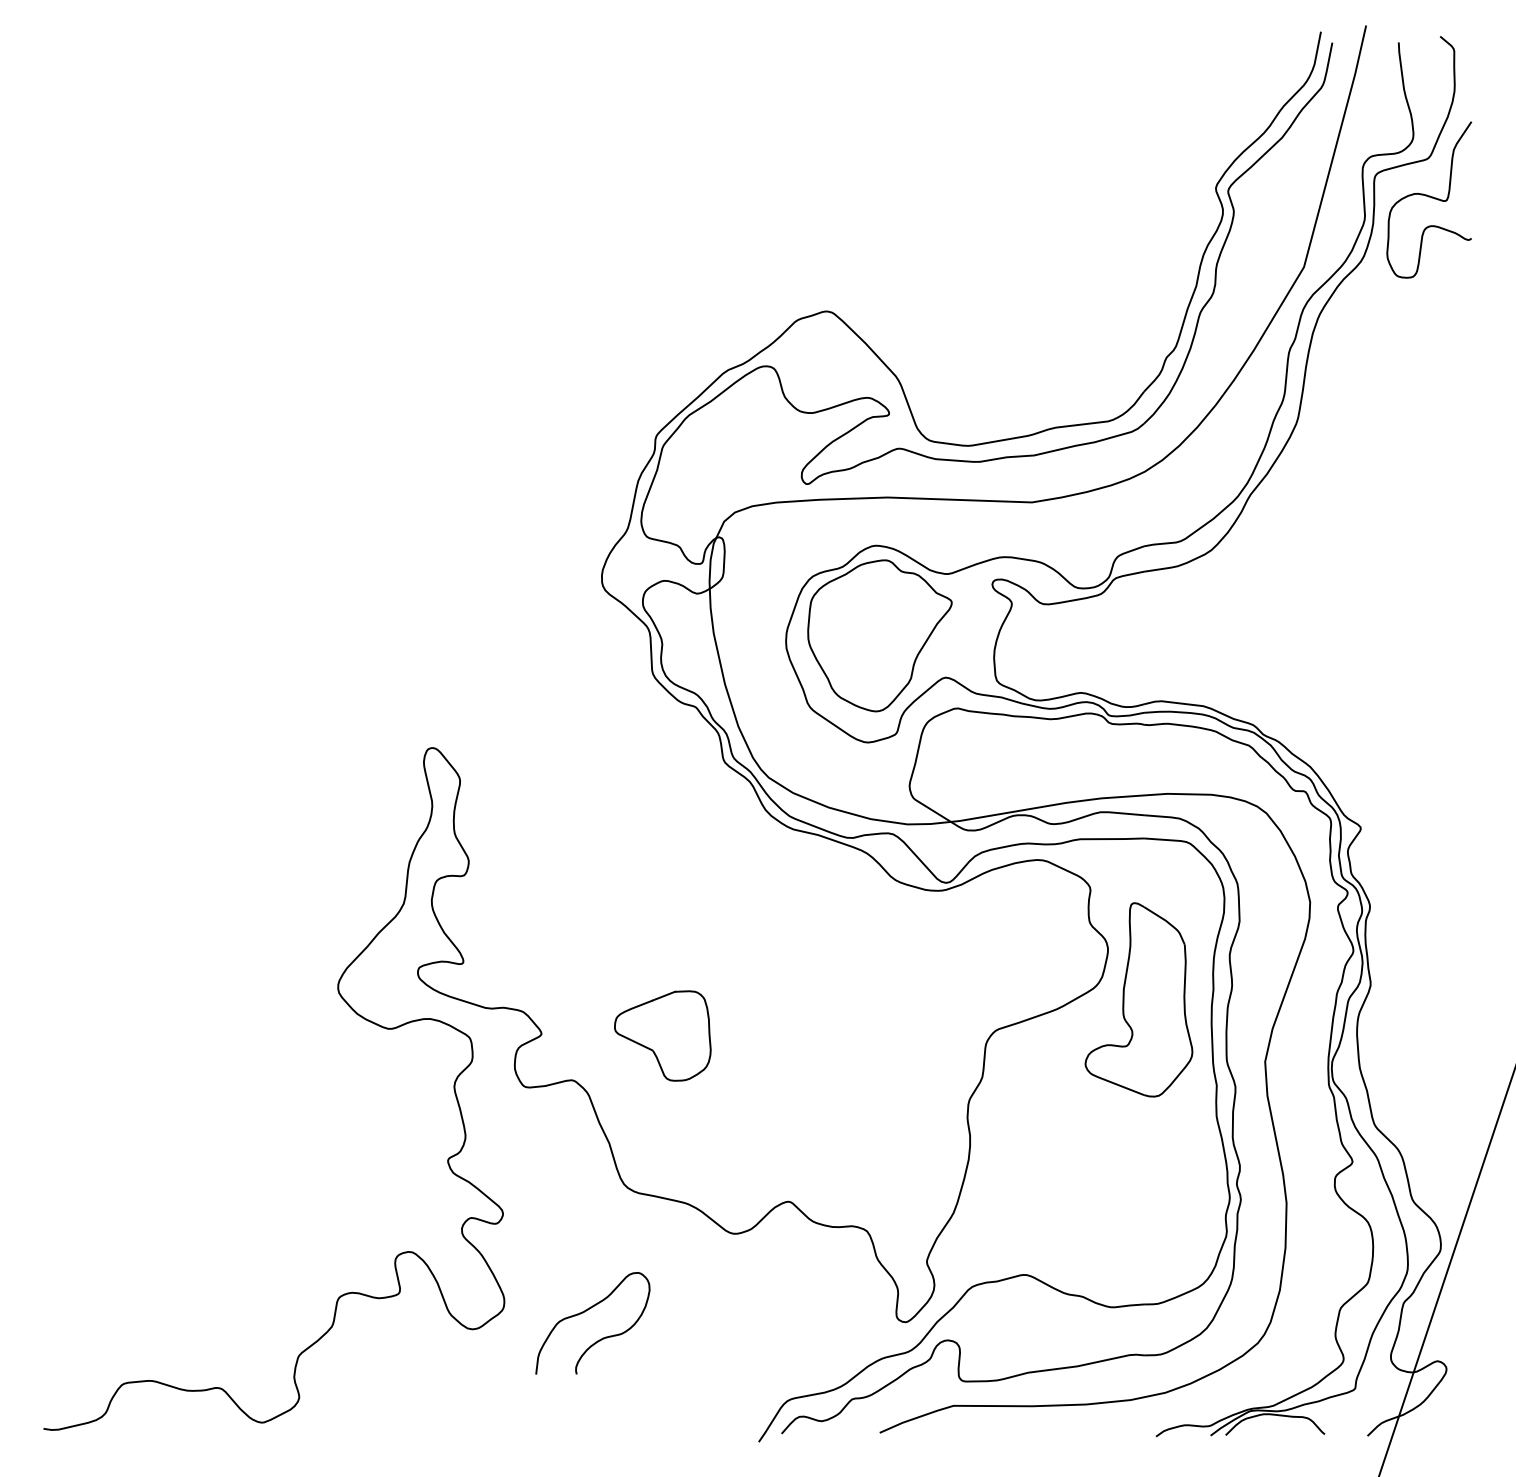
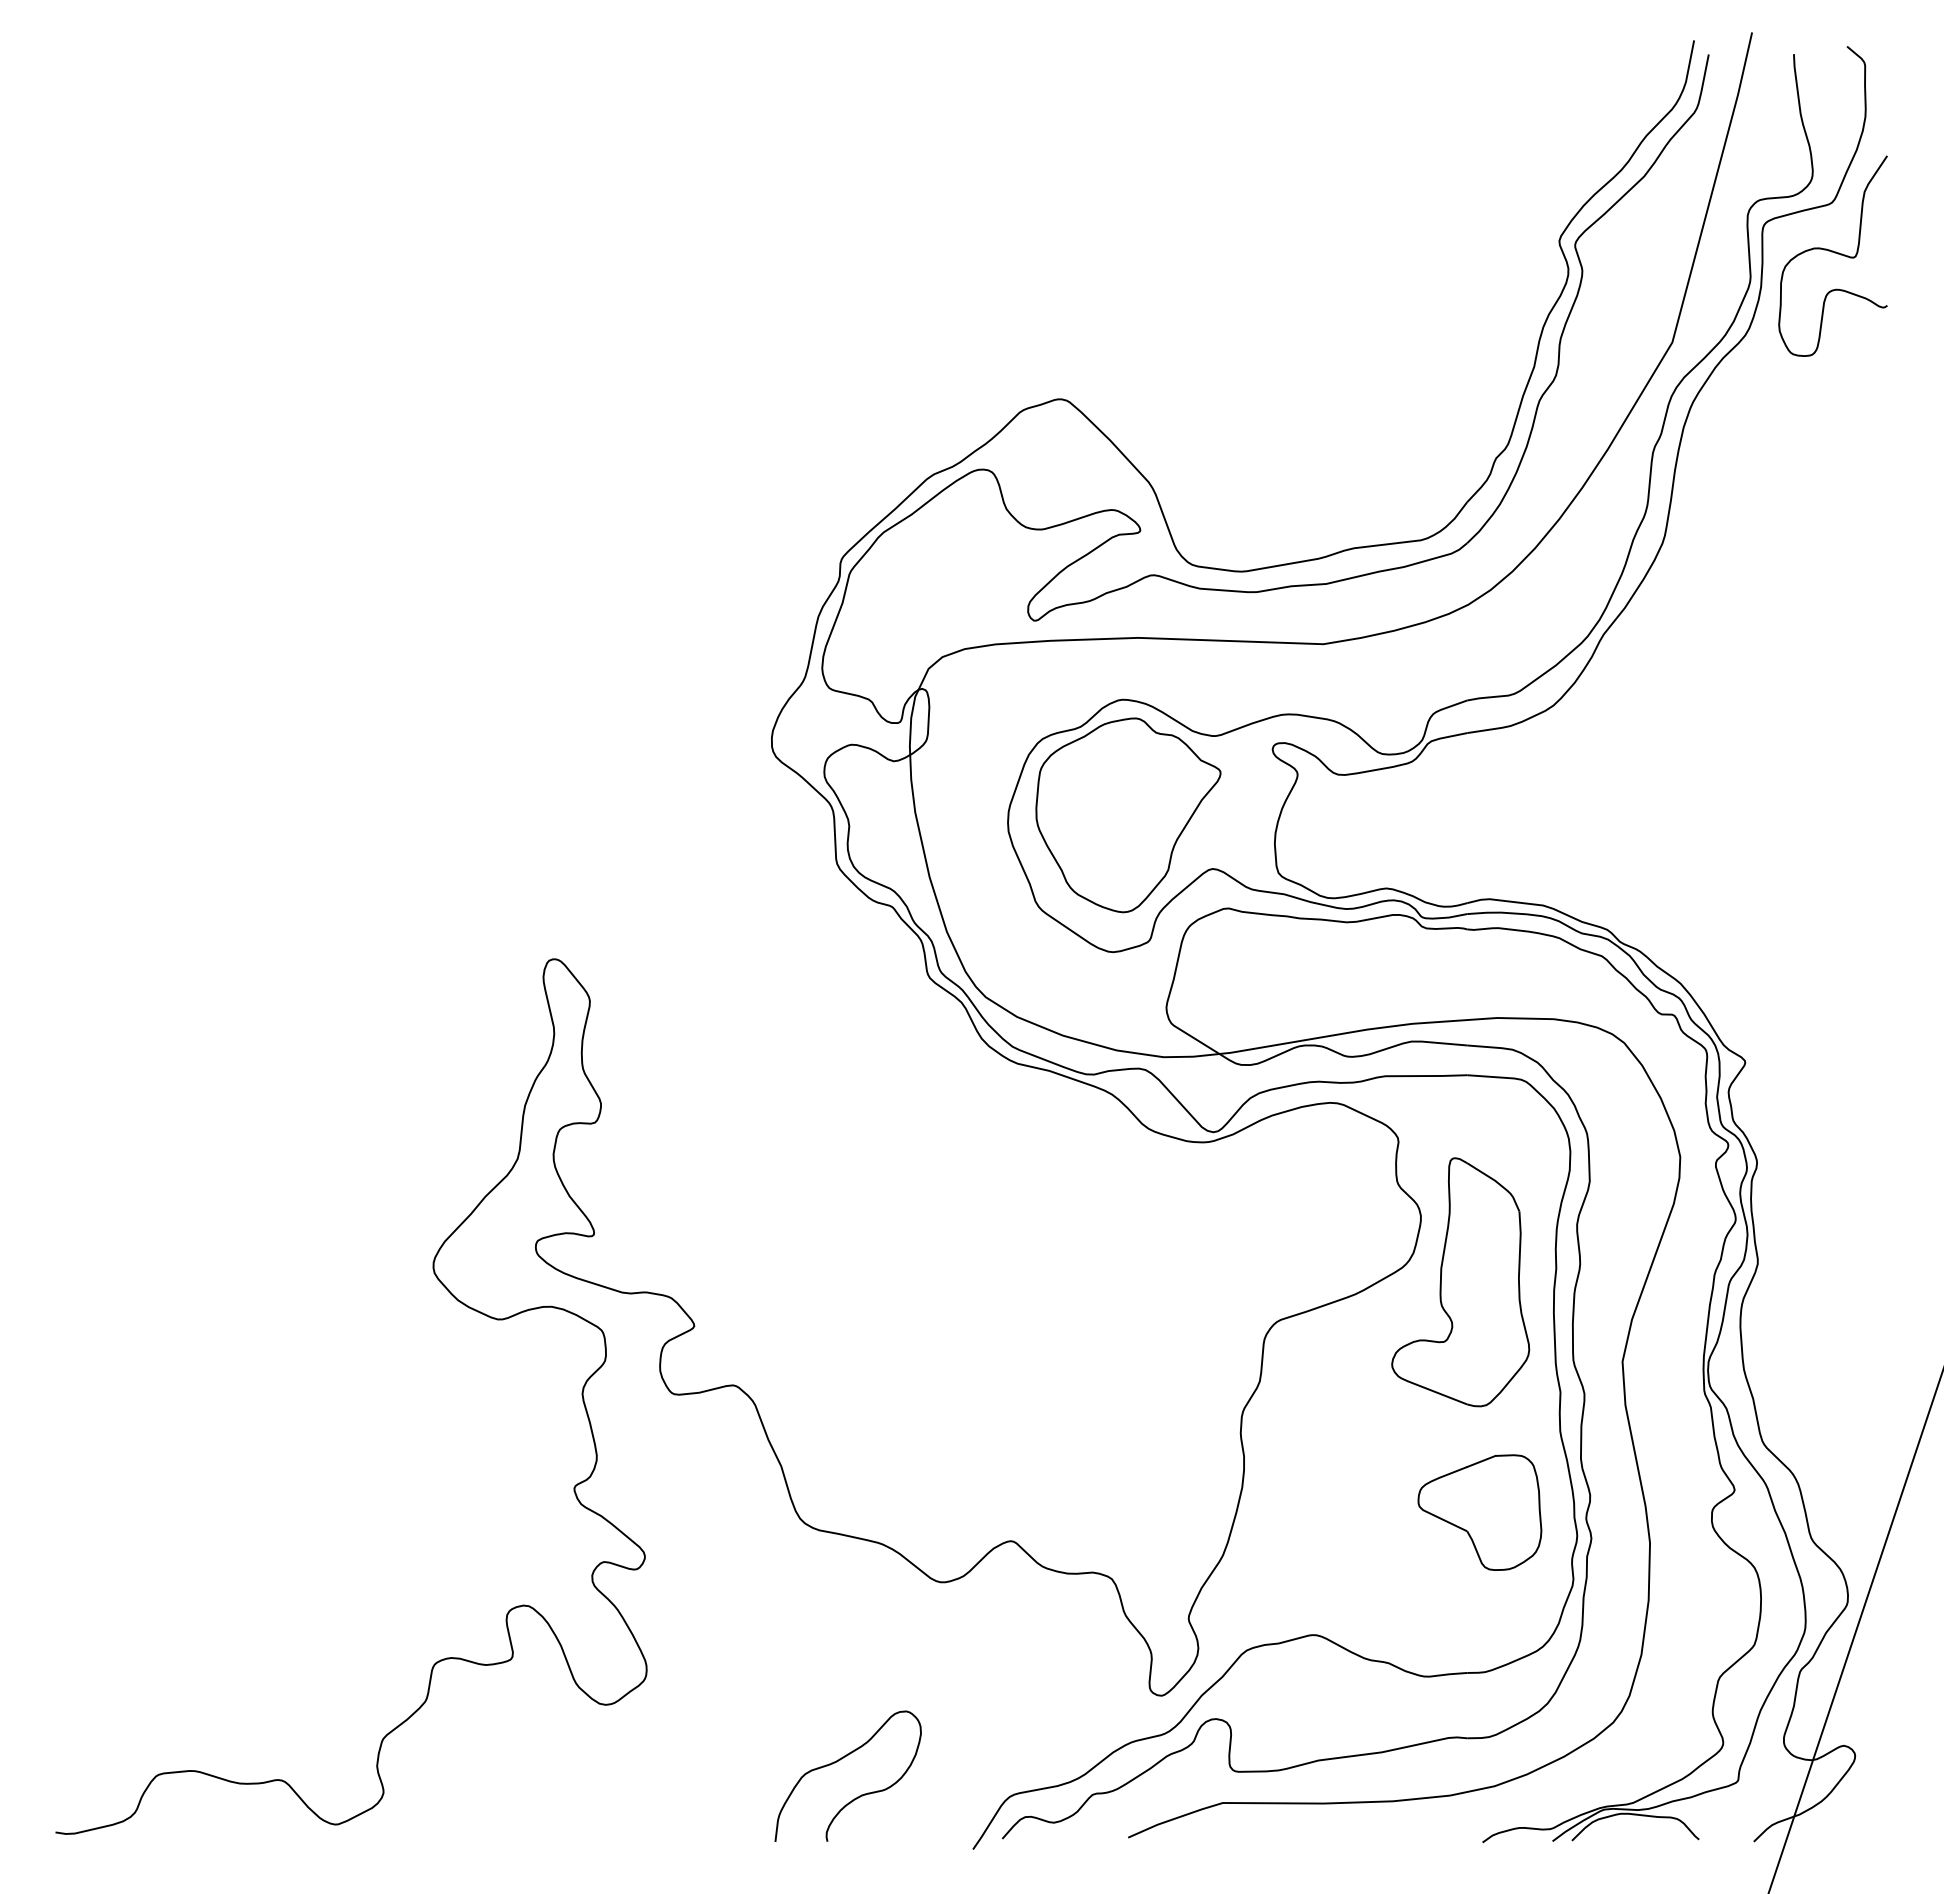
part: (662, 1035) -> (1479, 1512), moved
curve: (584, 1312) -> (837, 1762), moved

